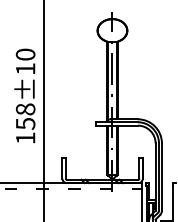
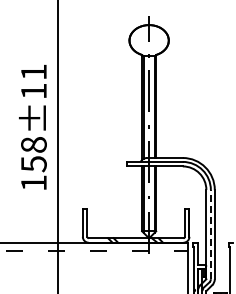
text: (25, 54) -> (33, 71), 158±10 -> 158±11
line: (158, 176) -> (210, 234), solid -> dashed

